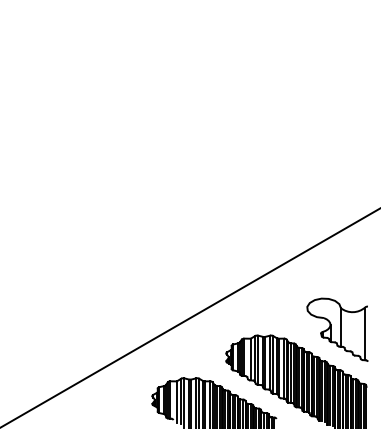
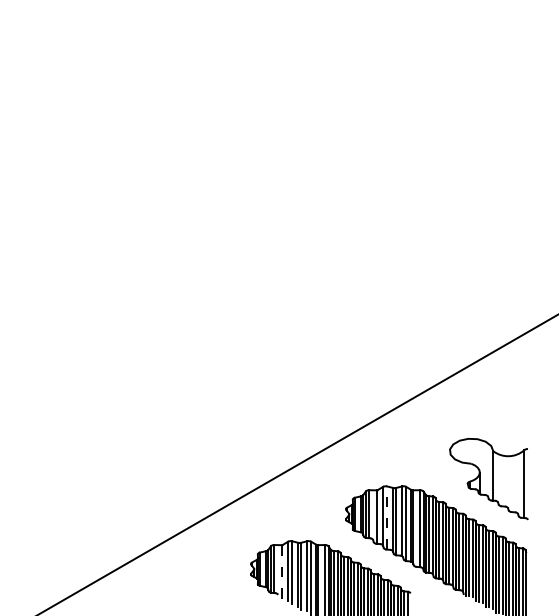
line: (258, 360) -> (387, 518), solid -> dashed
line: (176, 401) -> (282, 571), solid -> dashed

